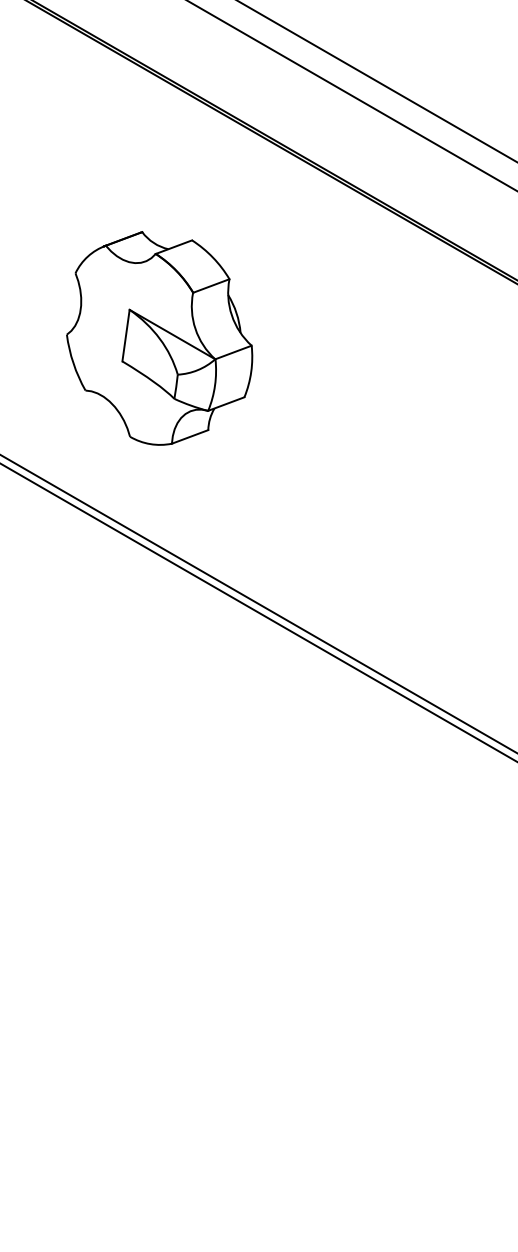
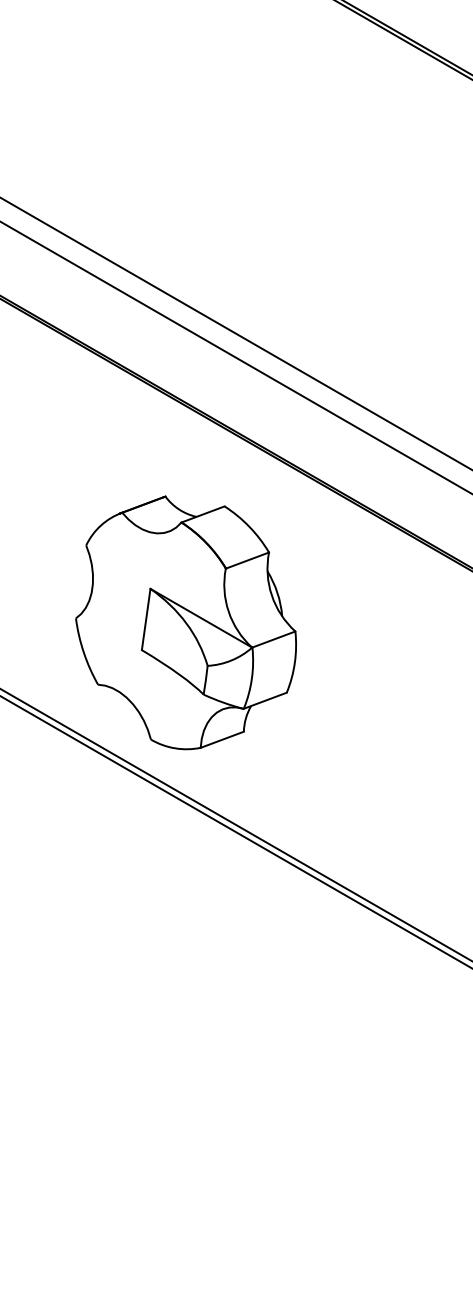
part: (158, 337) -> (185, 622), size x1.43

